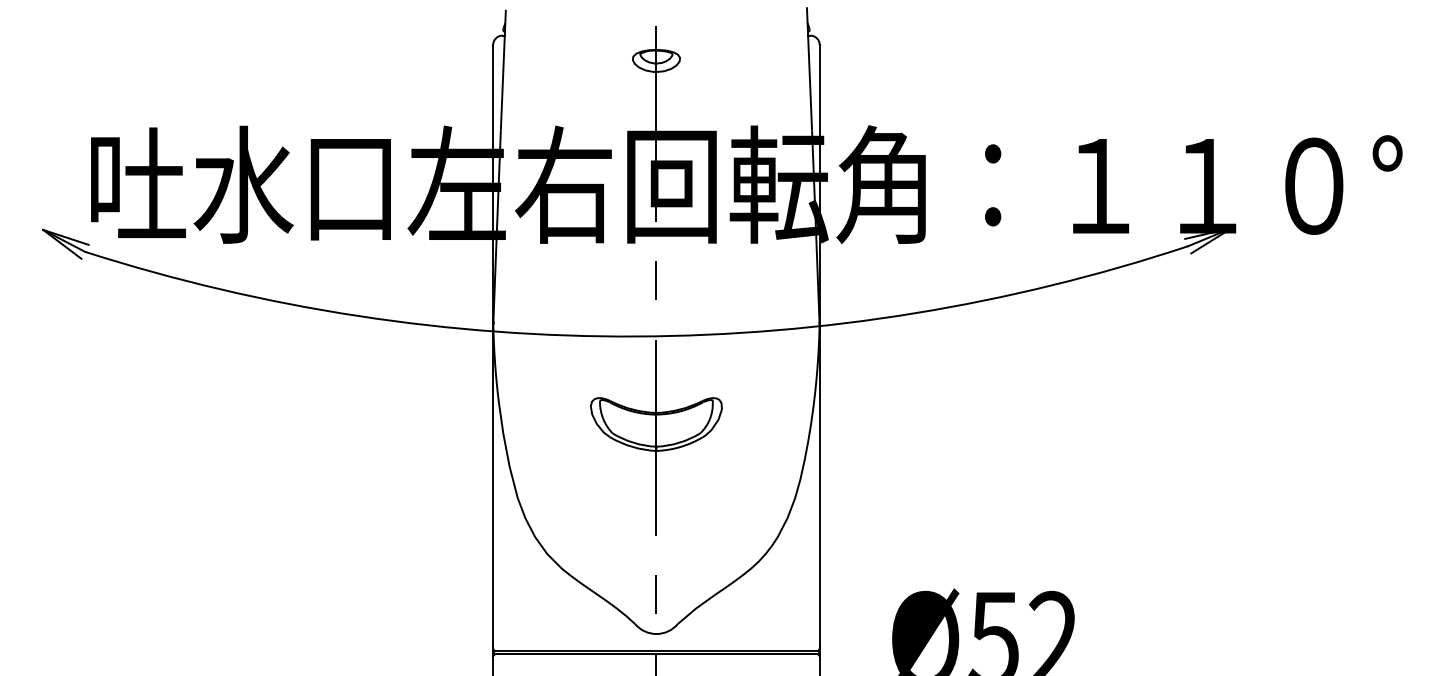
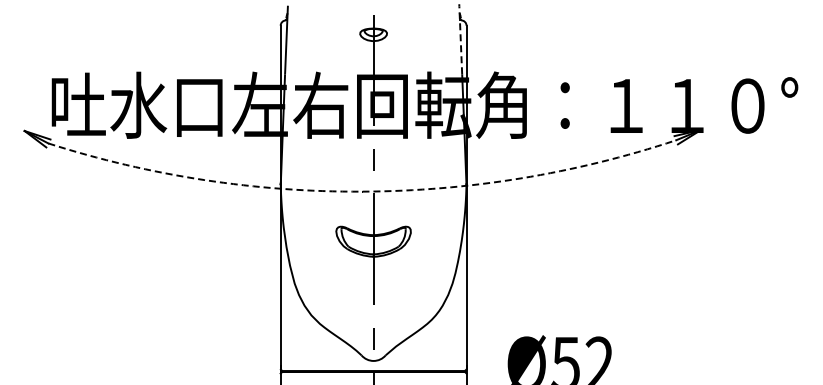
line: (809, 67) -> (460, 38), solid -> dashed
arc: (636, 336) -> (362, 191), solid -> dashed

